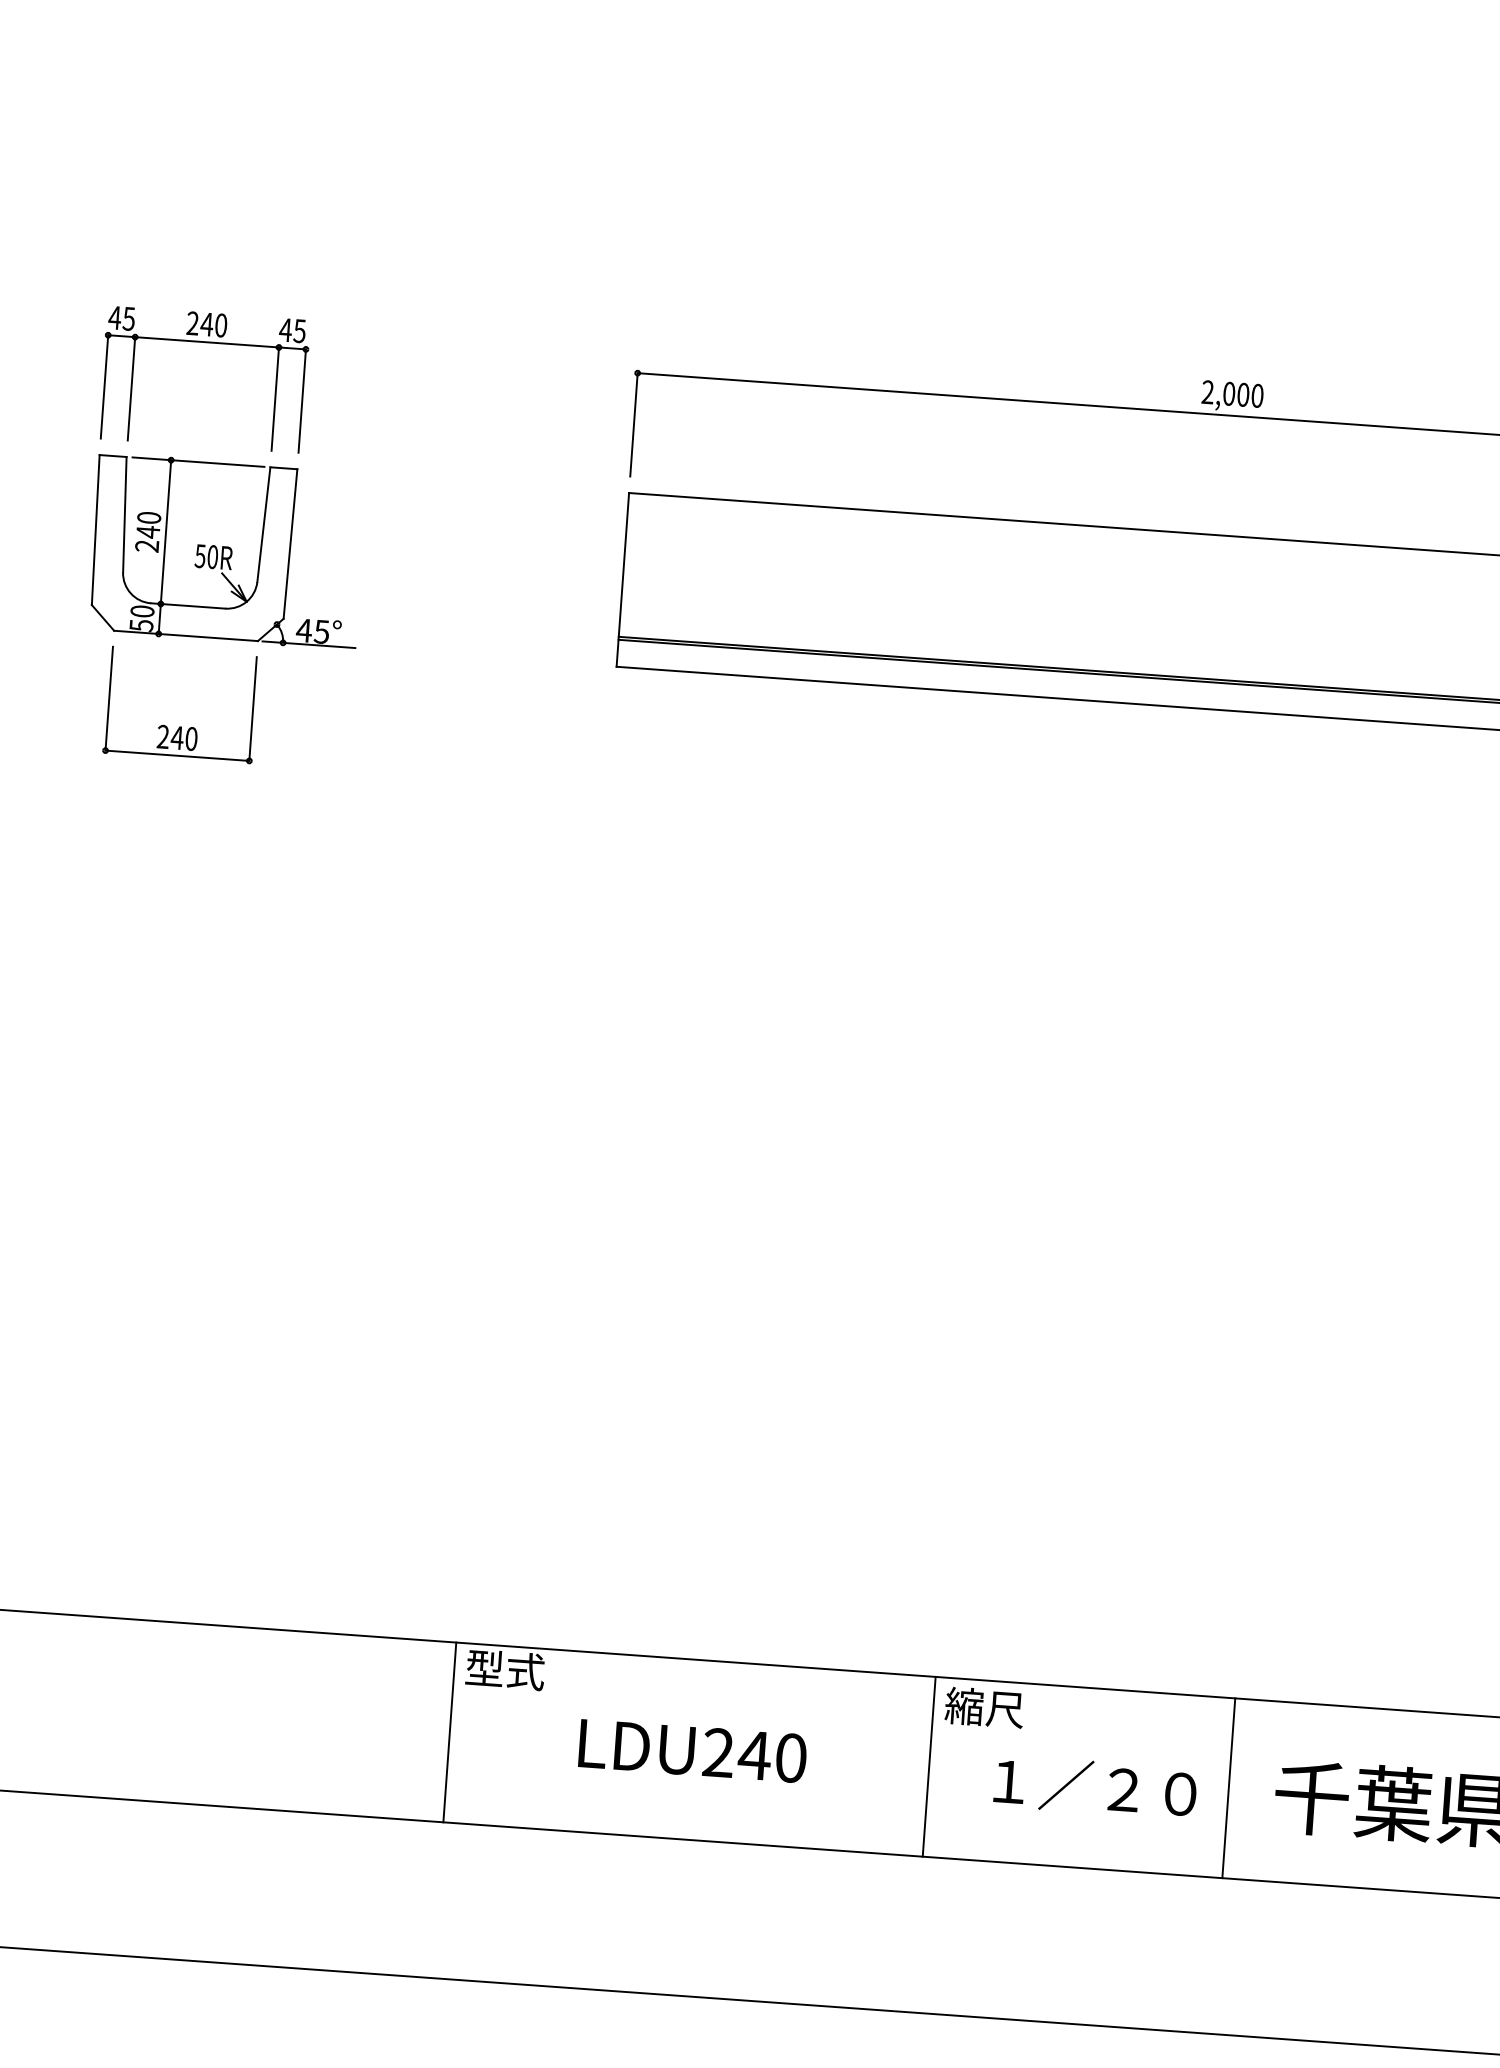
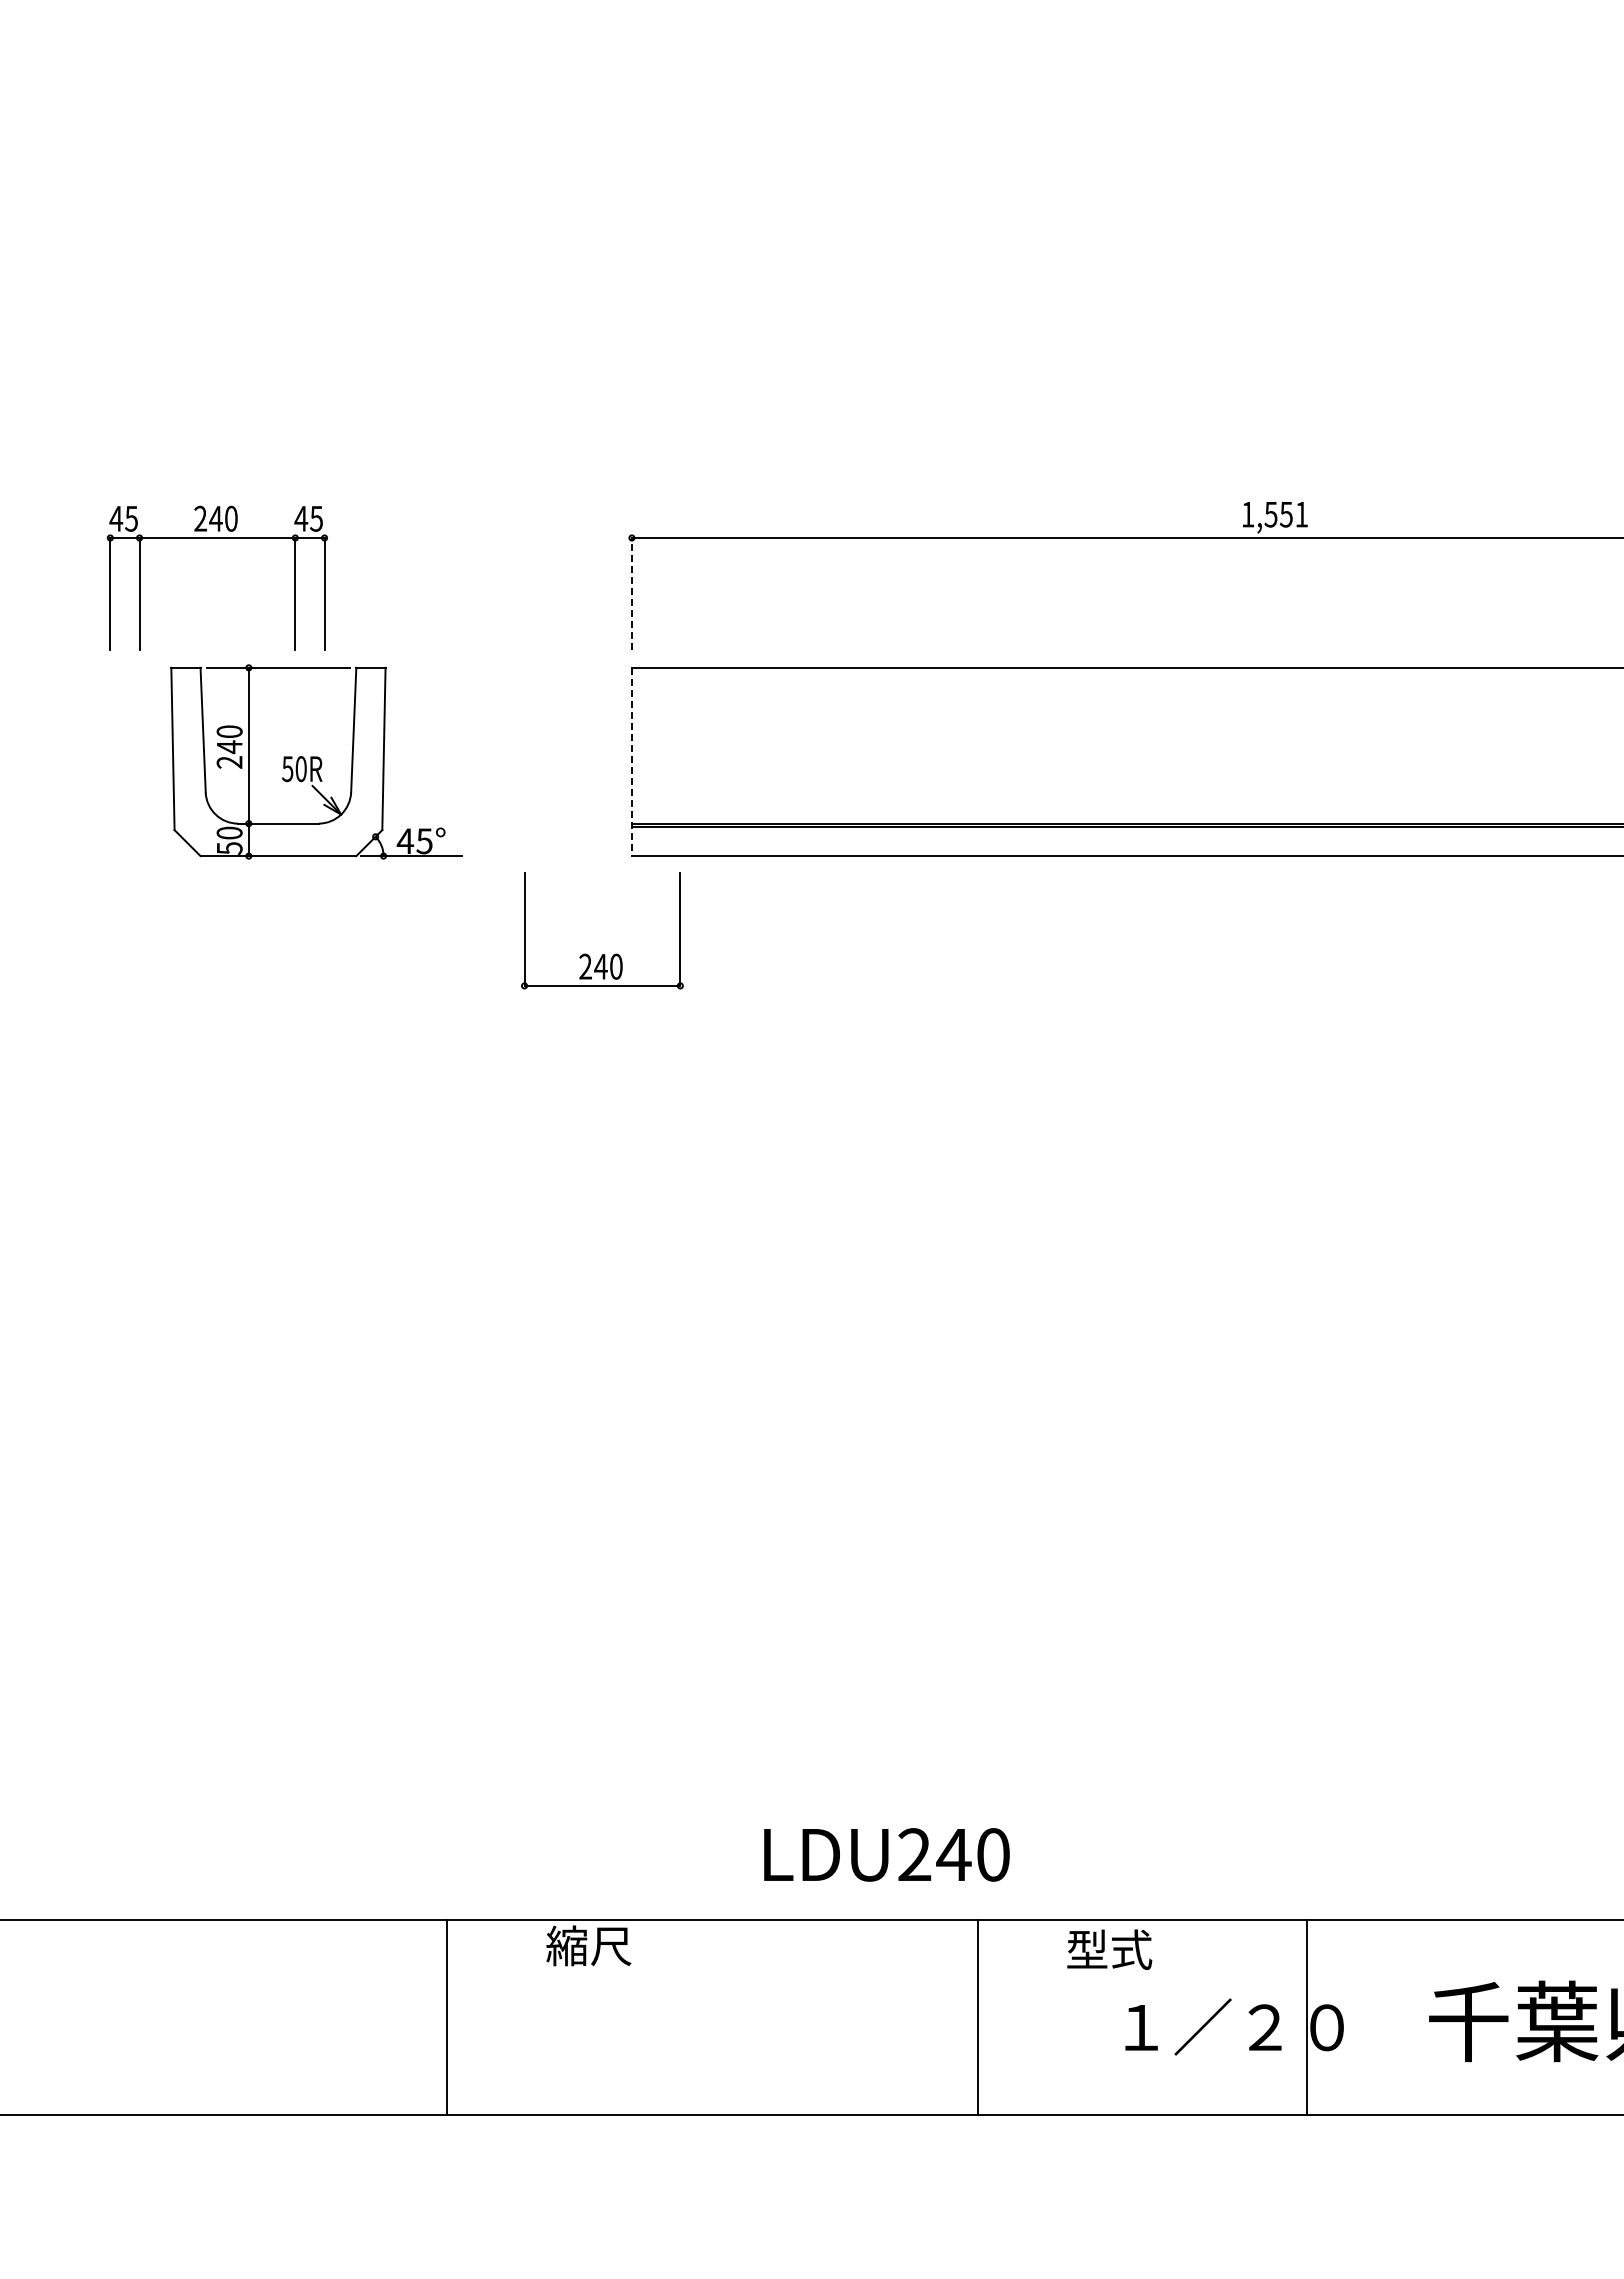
part: (206, 342) -> (216, 538), moved
text: (1232, 393) -> (1274, 514), 2,000 -> 1,551
line: (633, 425) -> (631, 594), solid -> dashed
part: (227, 551) -> (316, 761), moved
line: (622, 580) -> (631, 762), solid -> dashed
part: (179, 726) -> (602, 954), moved
text: (505, 1669) -> (589, 1945), 型式 -> 縮尺
text: (985, 1707) -> (1109, 1949), 縮尺 -> 型式
line: (449, 1732) -> (446, 2017), moved
text: (692, 1750) -> (886, 1854), moved
line: (928, 1766) -> (977, 2017), moved
line: (1228, 1788) -> (1307, 2017), moved

